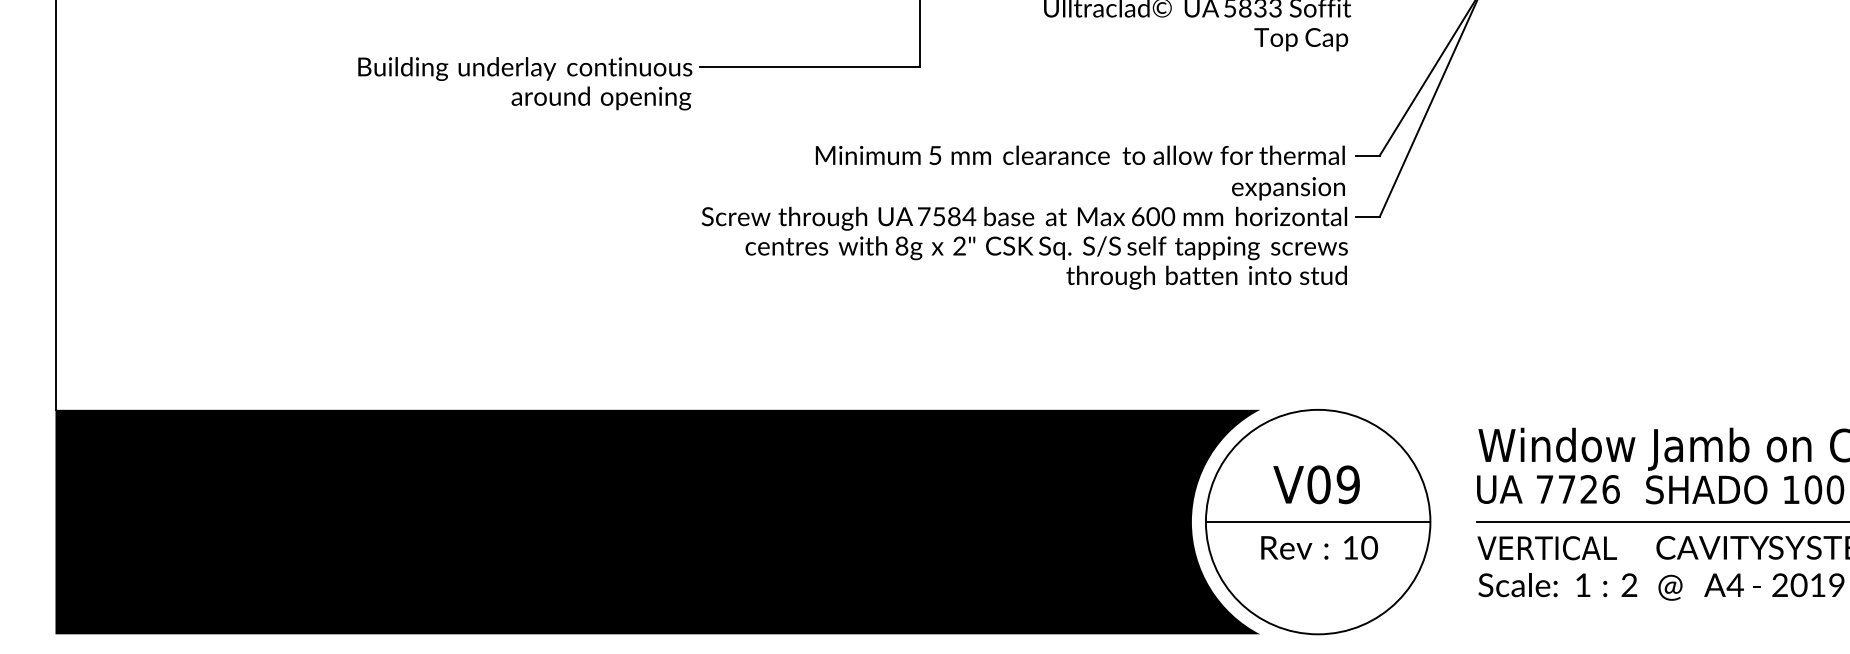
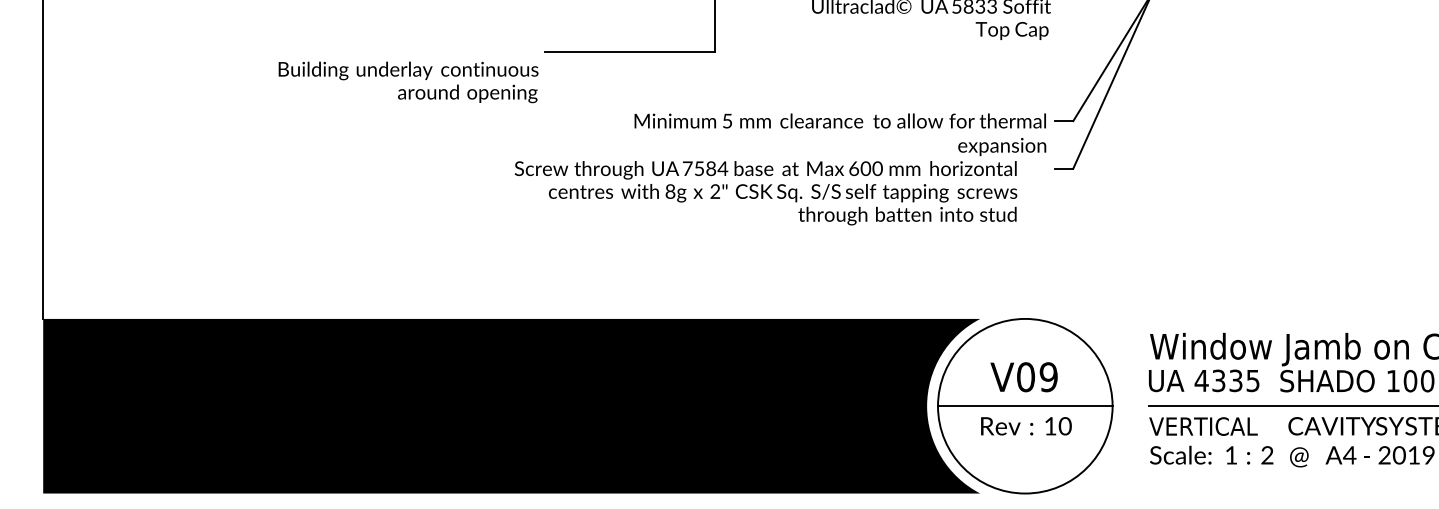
text: (525, 83) -> (408, 82), moved
text: (1024, 247) -> (765, 192), moved
text: (1577, 489) -> (1227, 380), 7726 -> 4335

